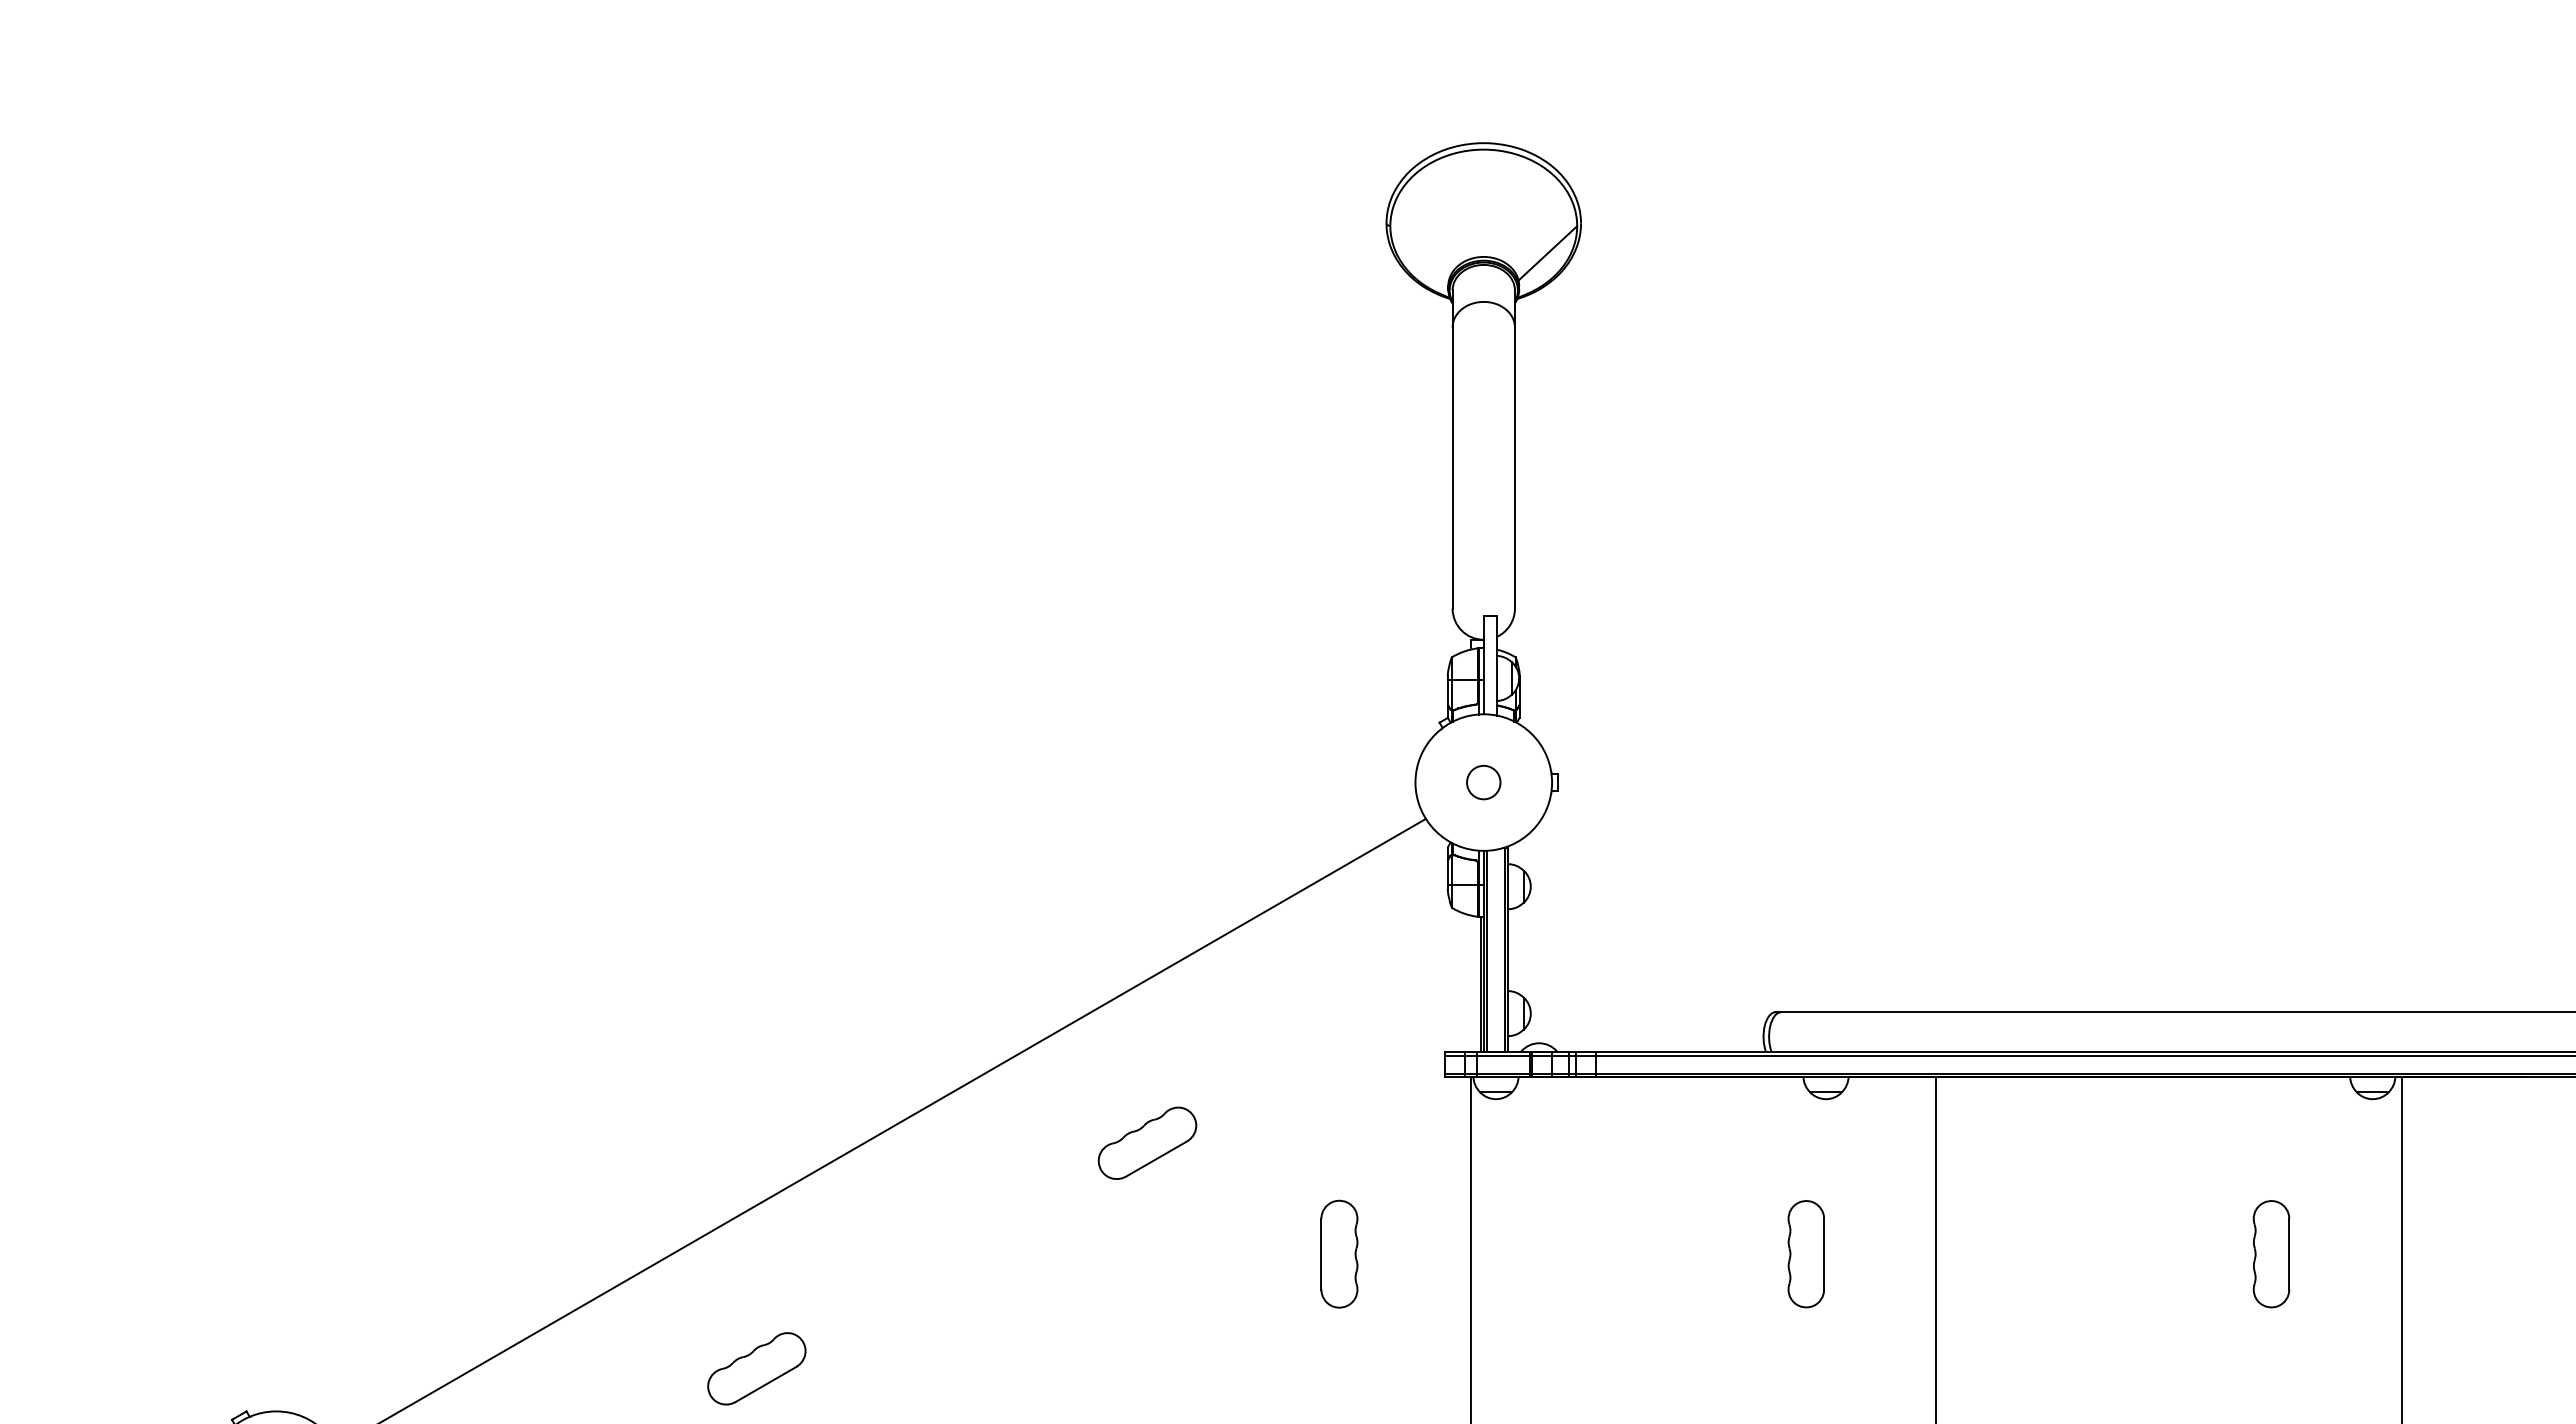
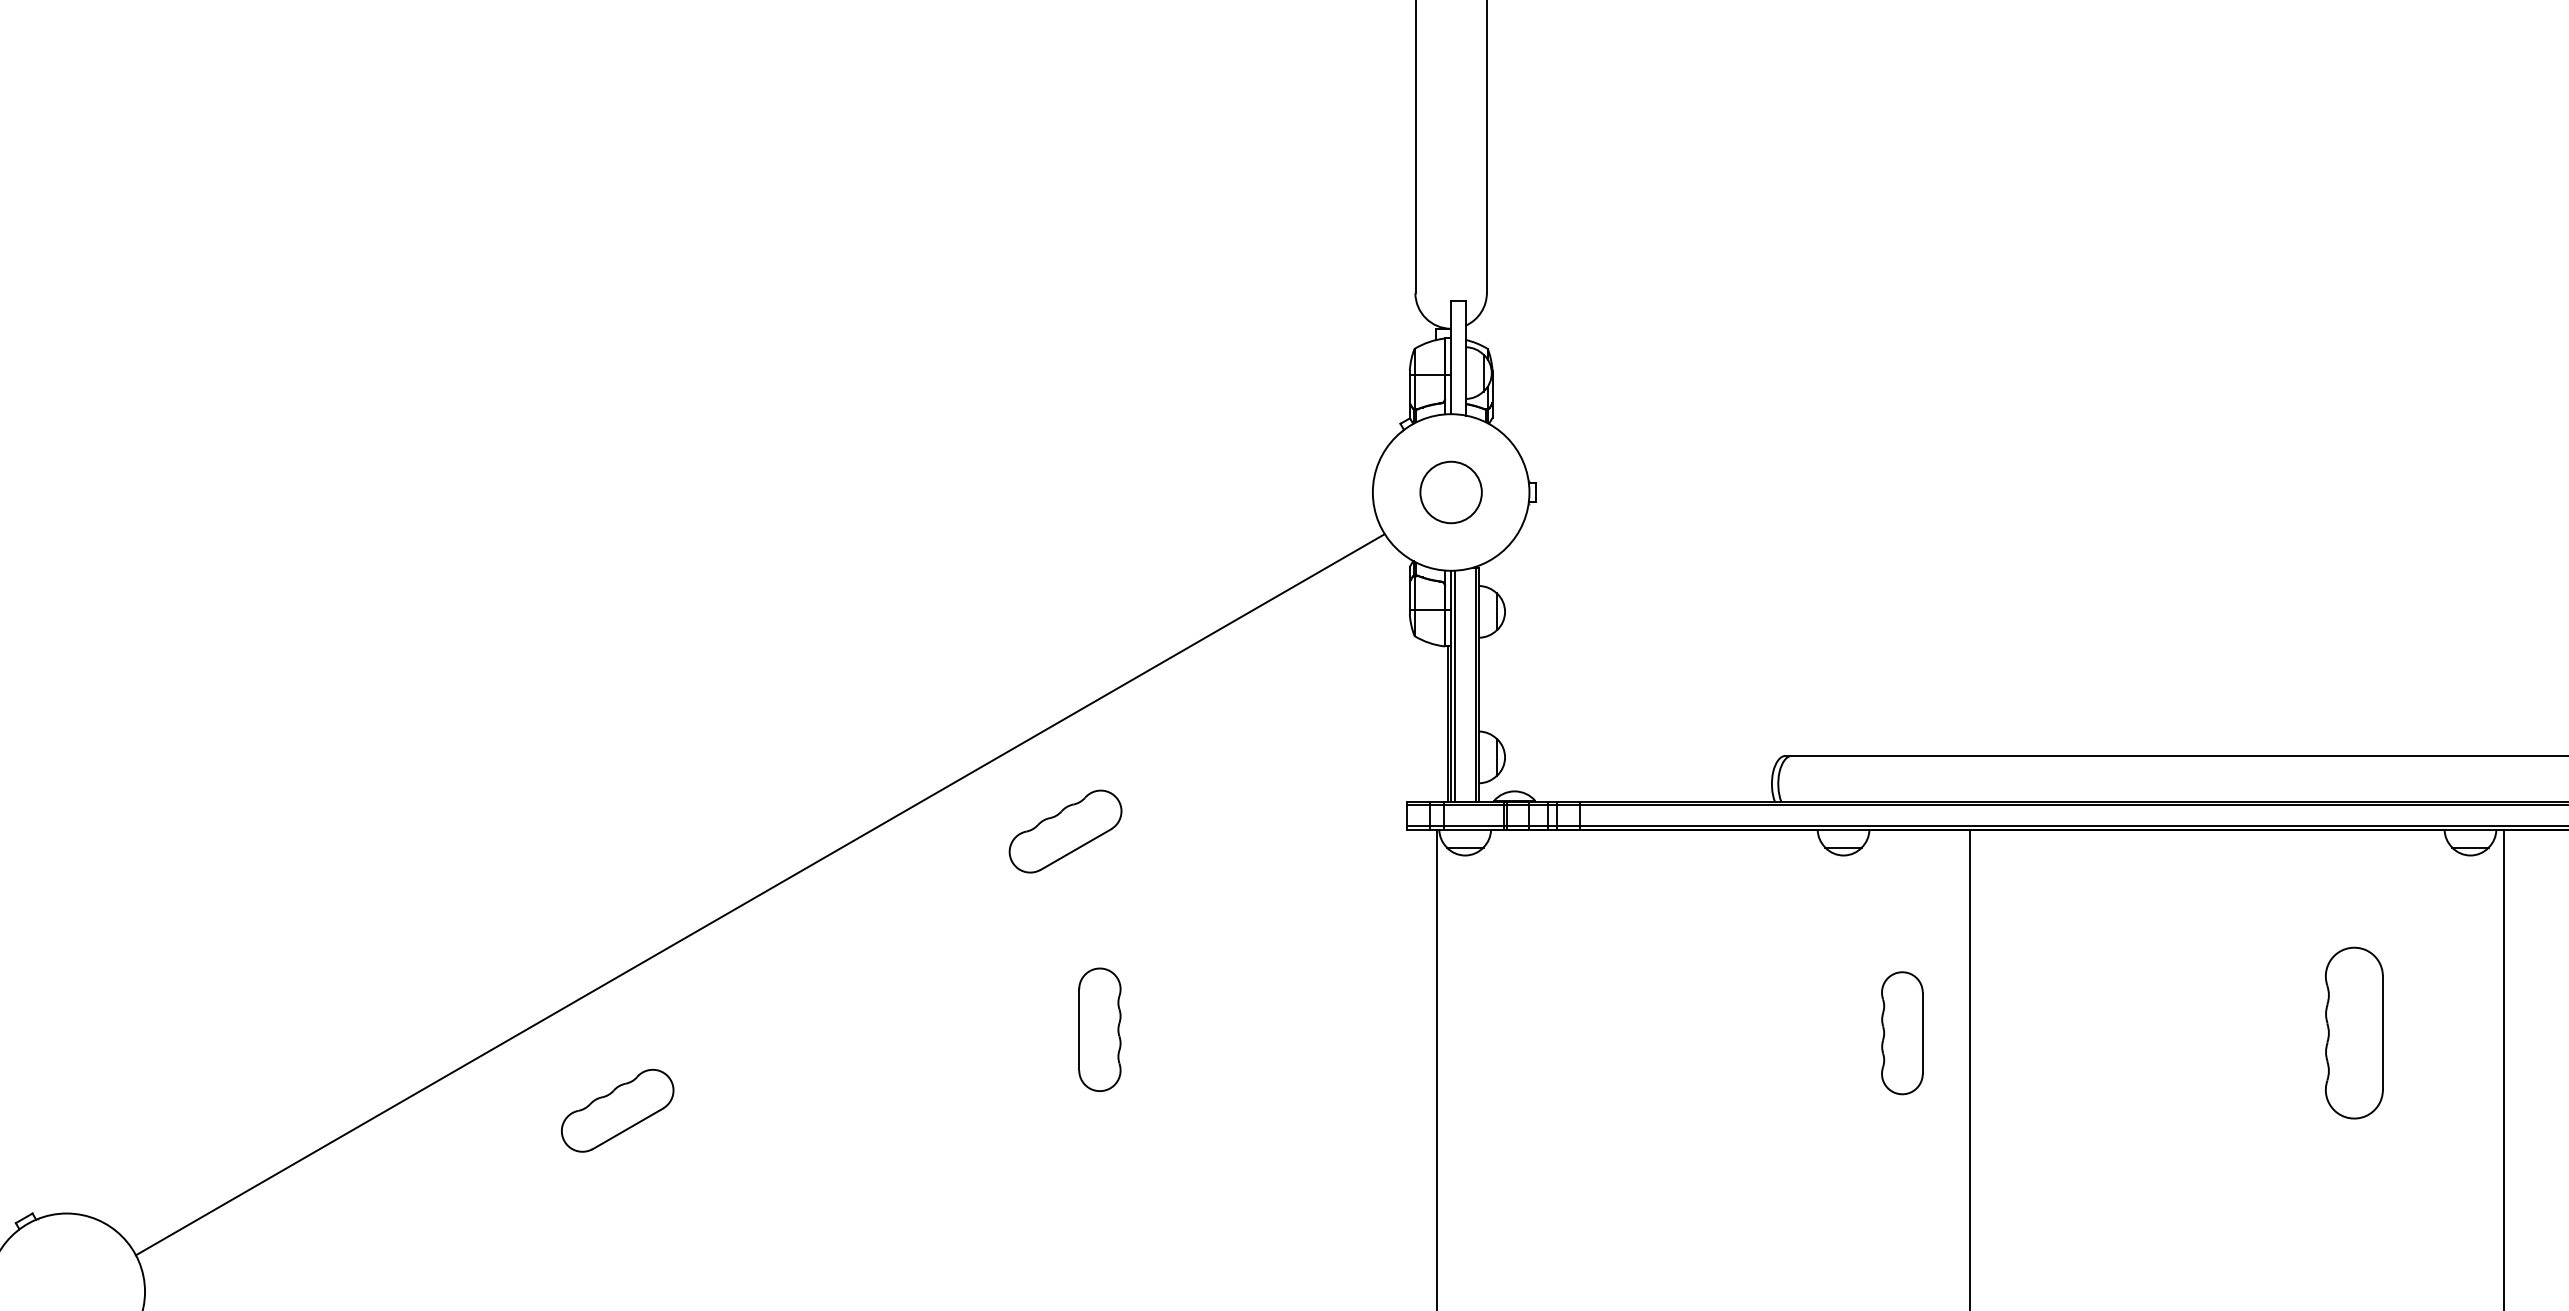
circle: (1483, 782) -> (1450, 492), size x1.6
part: (1147, 1142) -> (1065, 830), moved
part: (1339, 1253) -> (1099, 1029), moved
part: (1805, 1254) -> (1901, 1033), moved
part: (2271, 1254) -> (2354, 1033), size x1.4
part: (756, 1368) -> (617, 1110), moved

